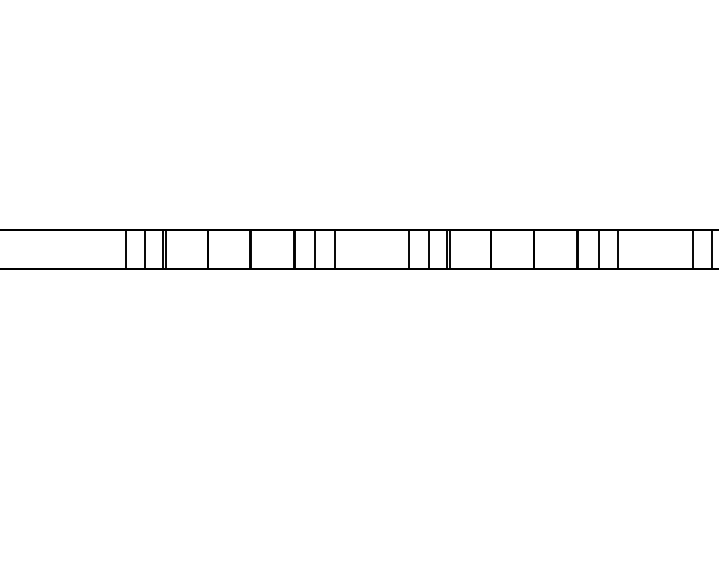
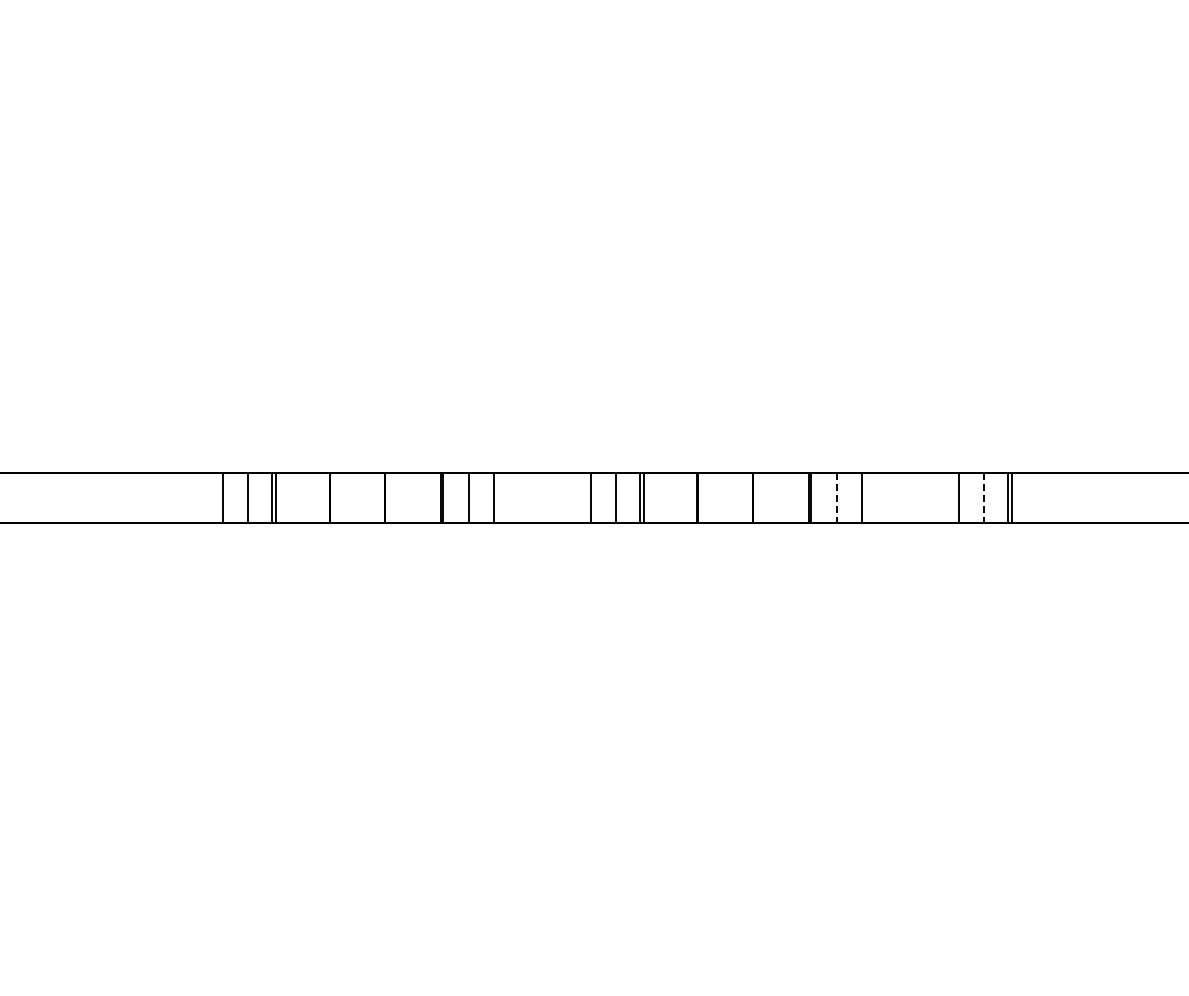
line: (598, 249) -> (836, 498), solid -> dashed
line: (712, 249) -> (984, 498), solid -> dashed

